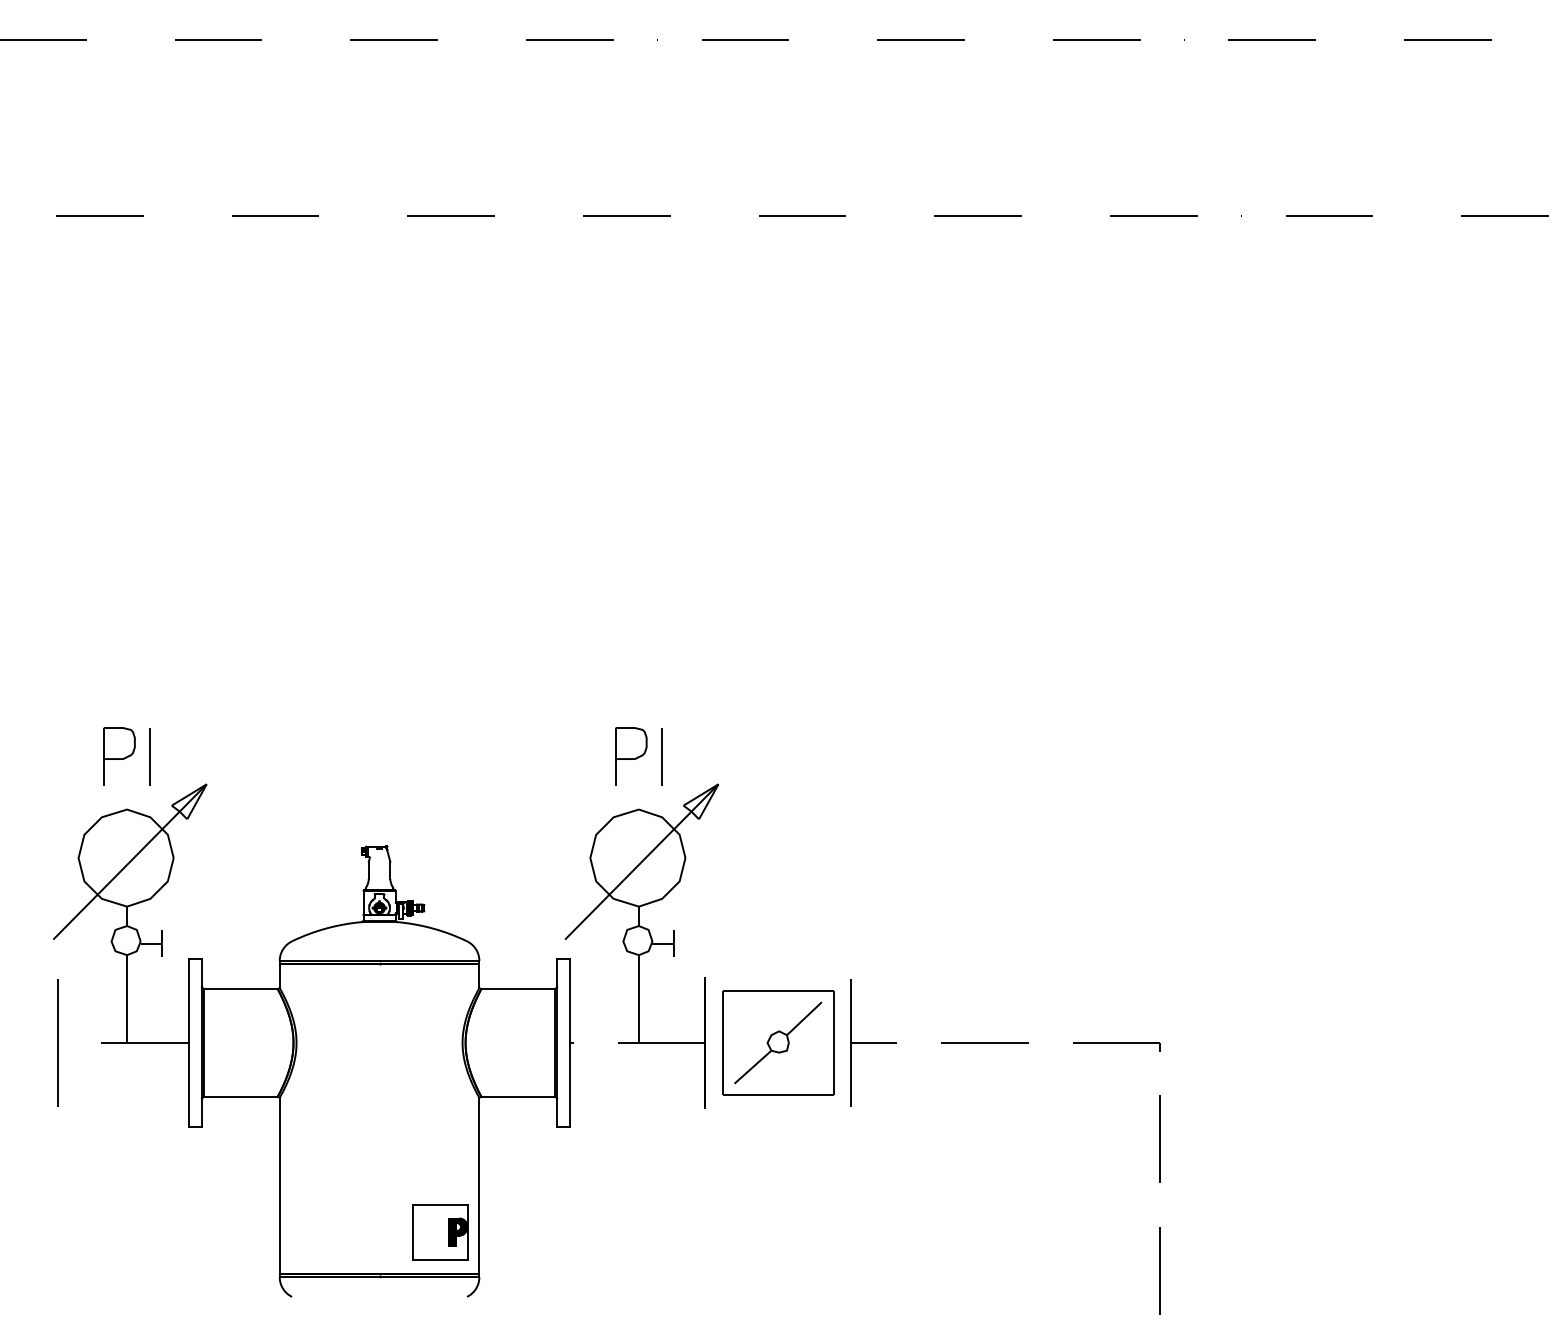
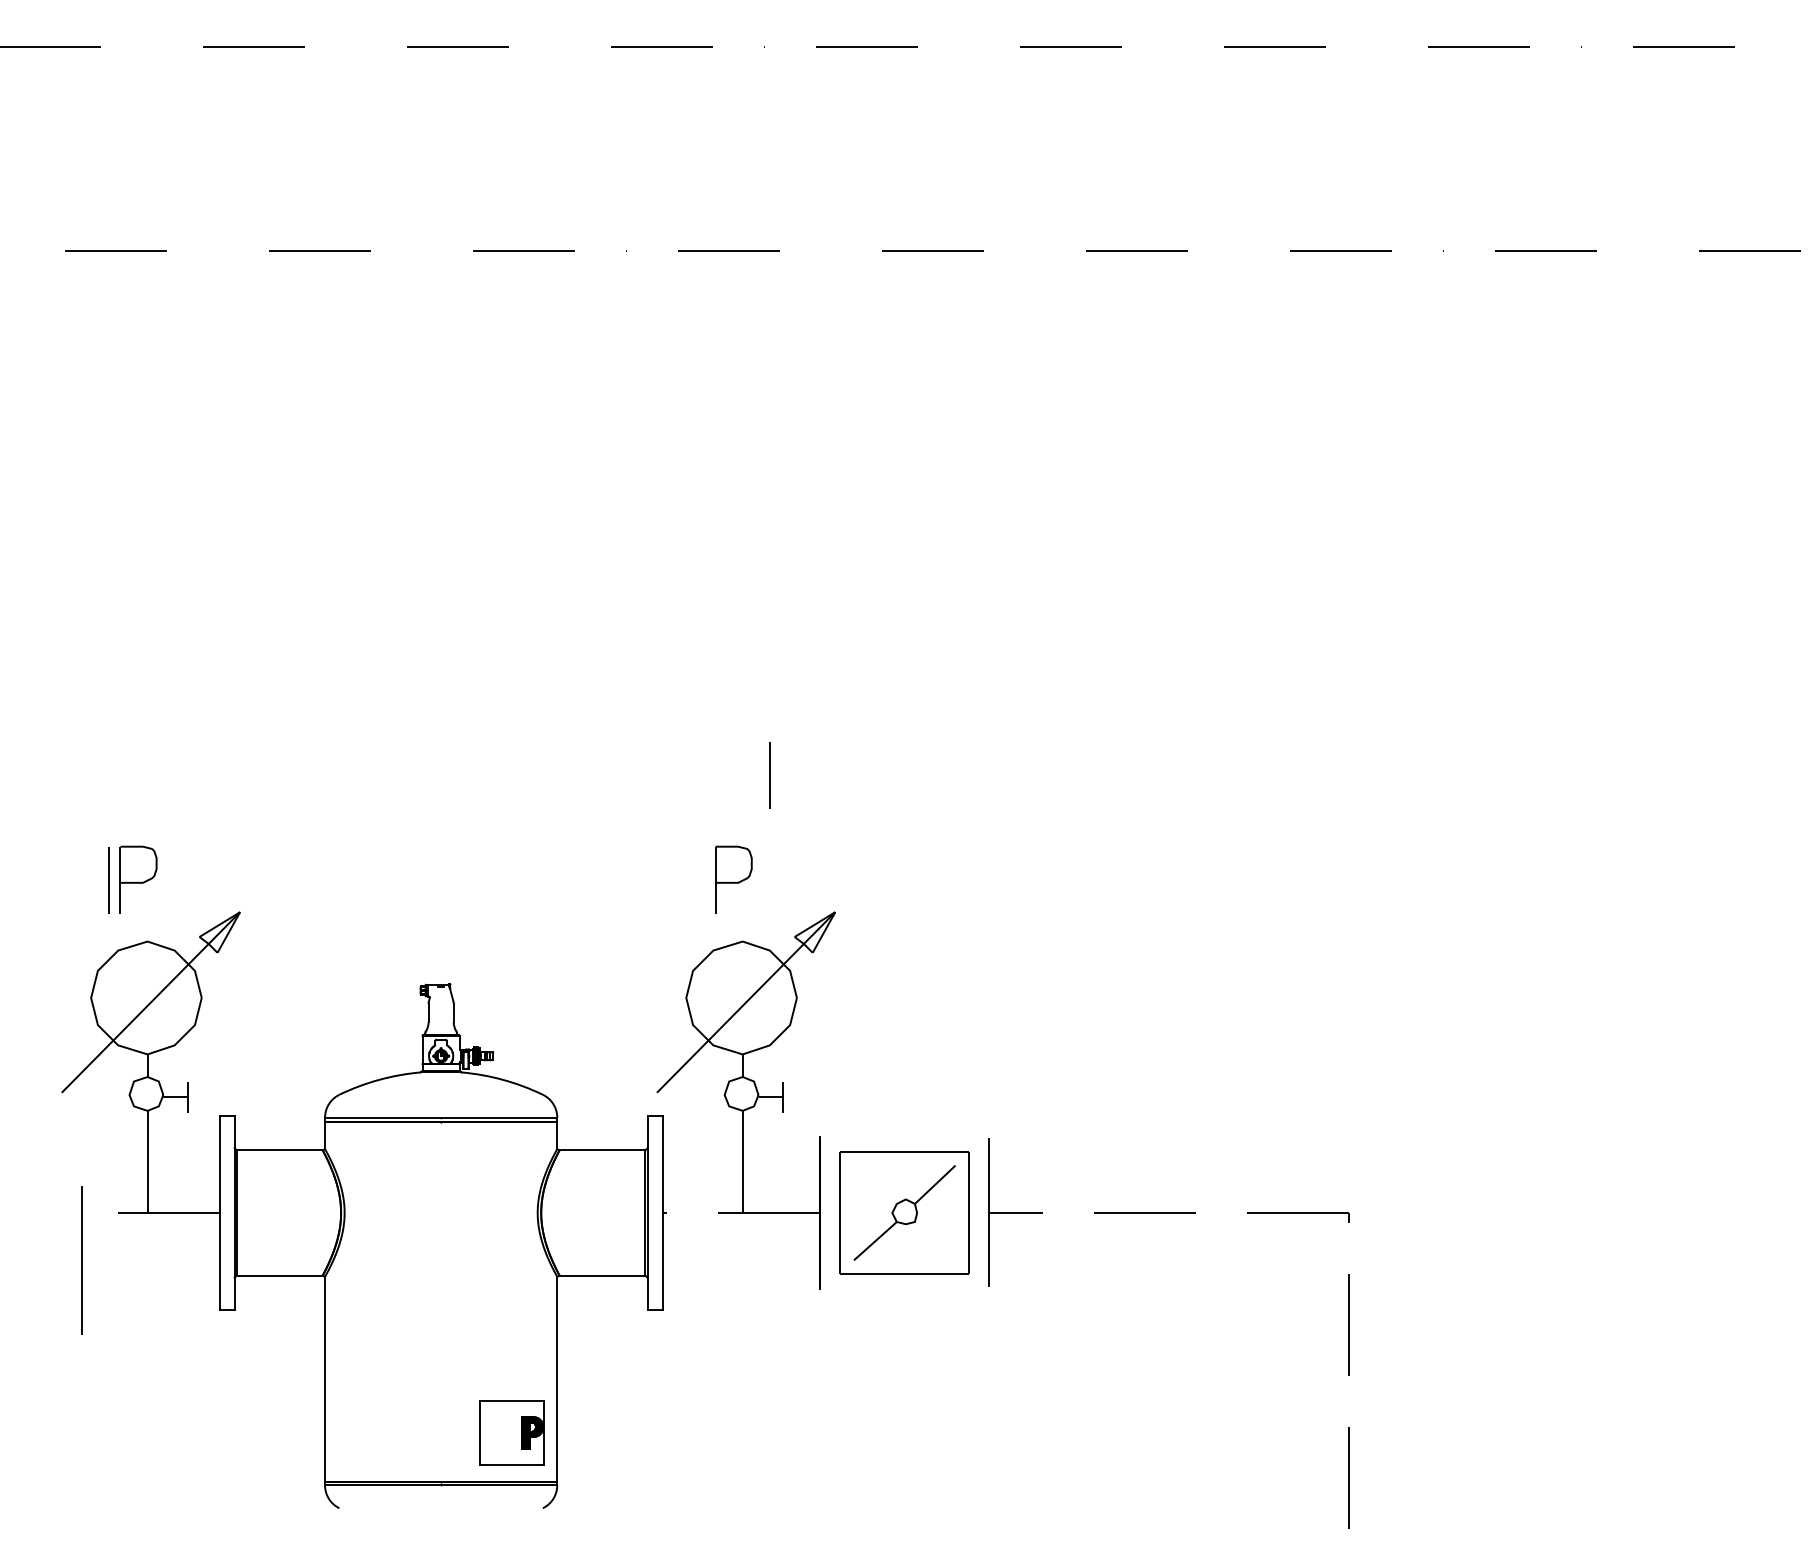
line: (150, 757) -> (108, 880), moved
line: (661, 757) -> (769, 775), moved
line: (58, 1042) -> (81, 1260), moved

